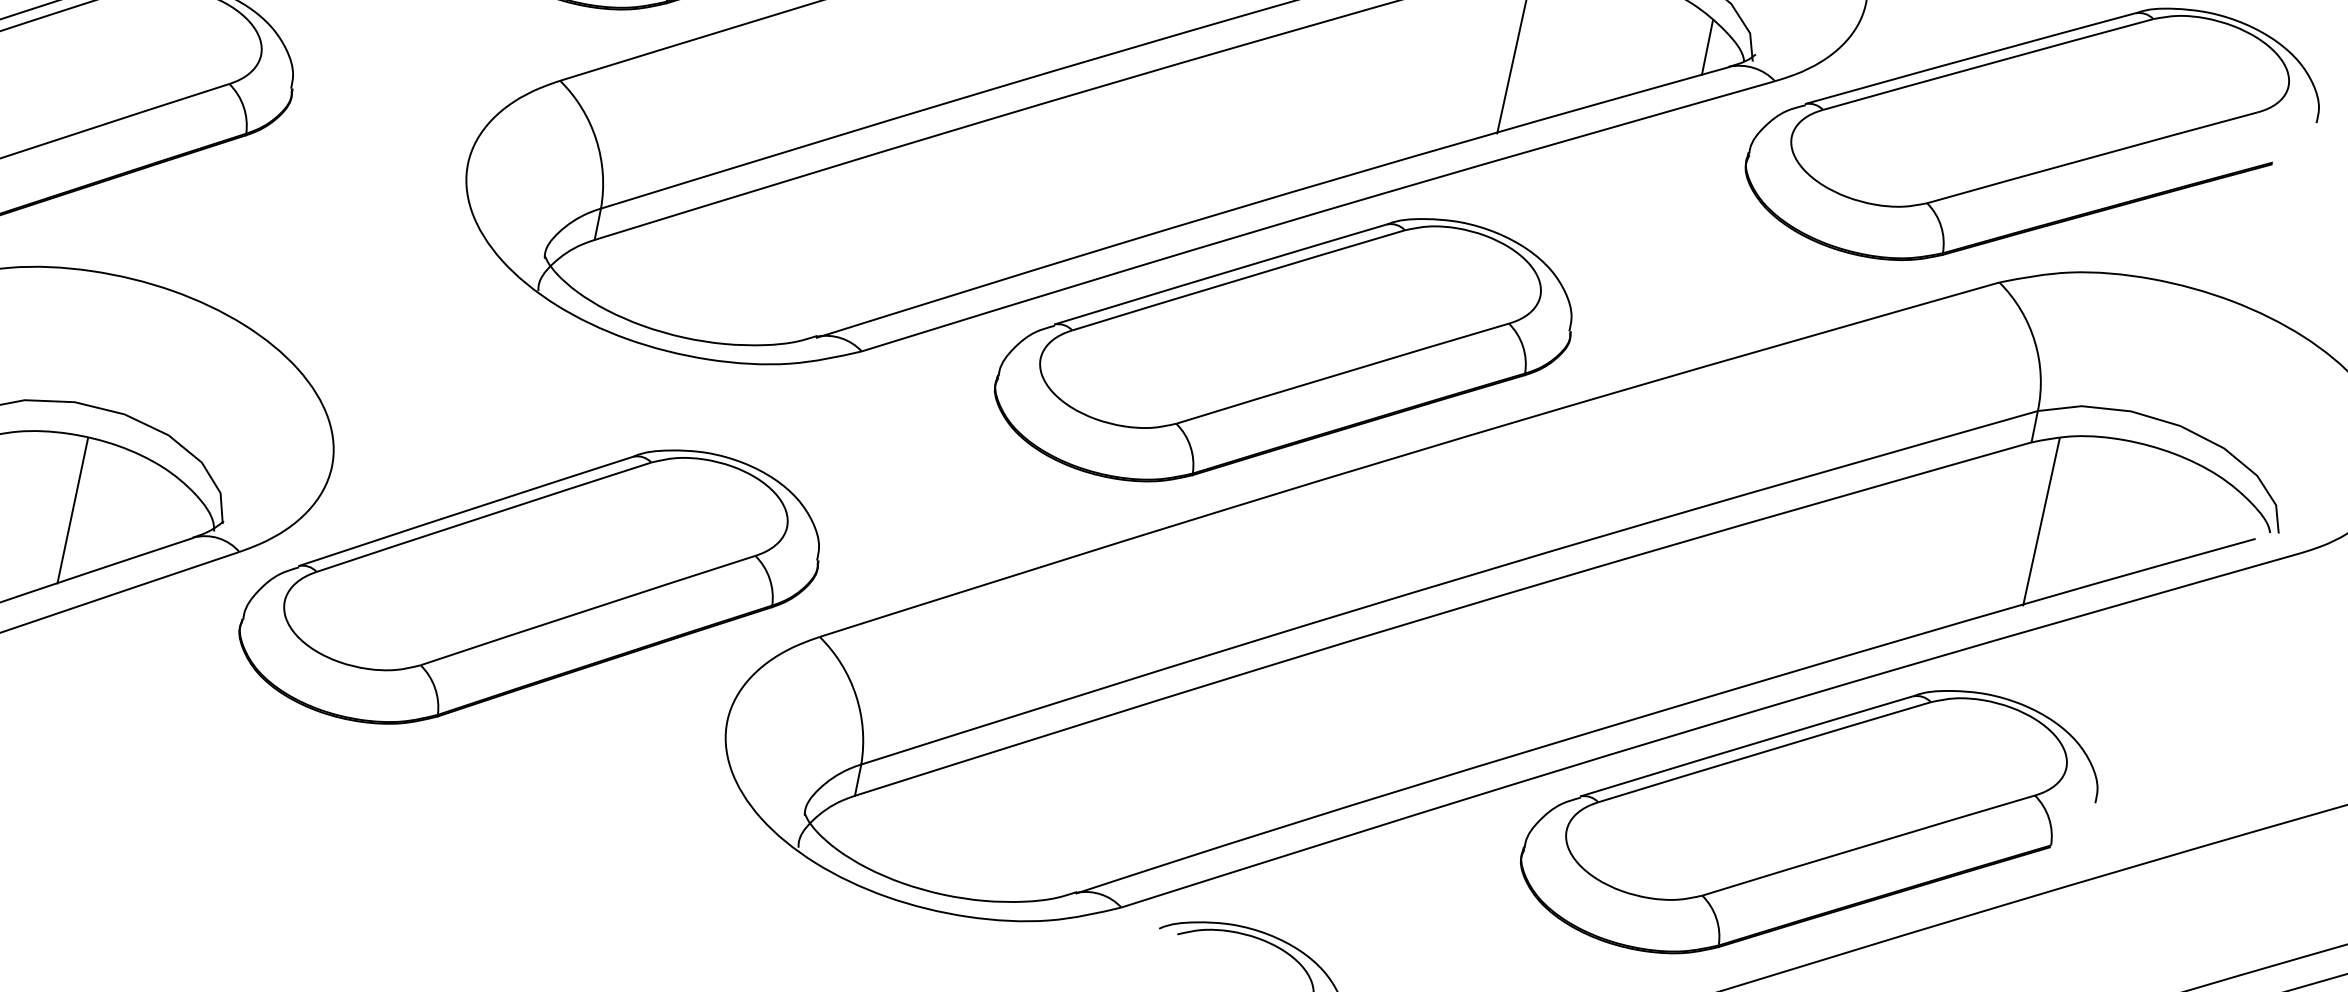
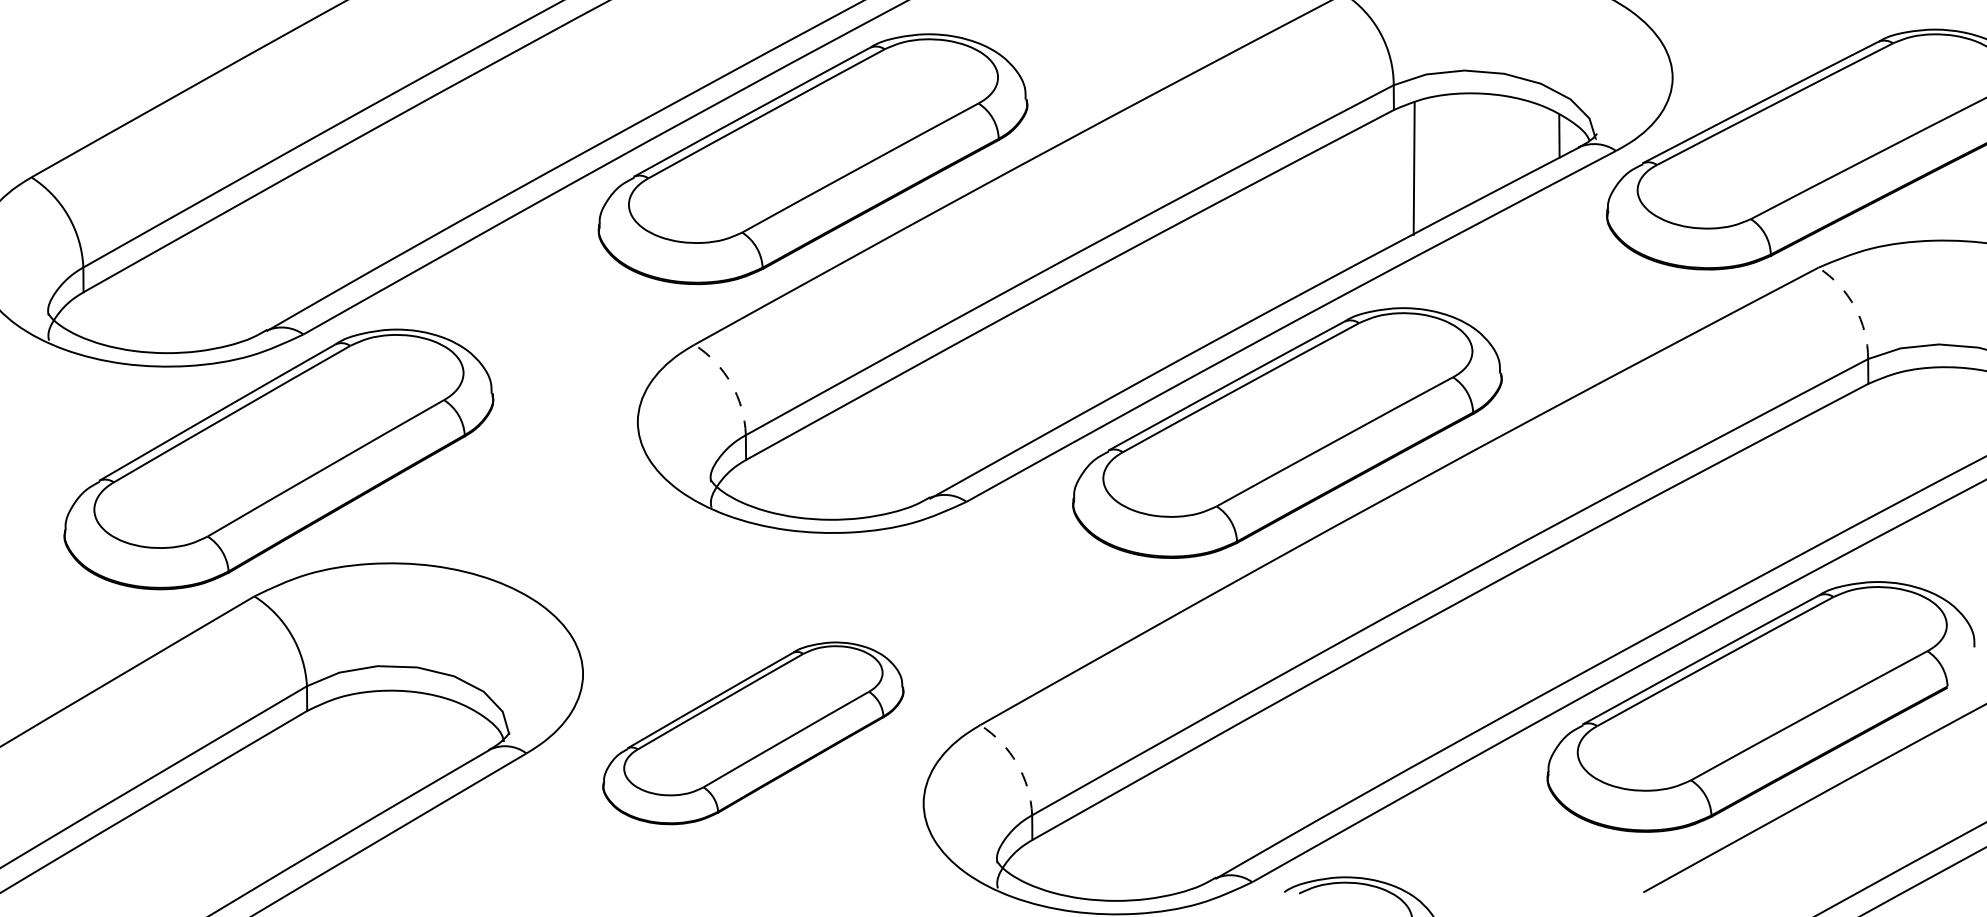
arc: (596, 139) -> (731, 383), solid -> dashed
arc: (2034, 342) -> (1854, 307), solid -> dashed
line: (72, 510) -> (393, 748), removed
line: (2041, 521) -> (1888, 442), removed
part: (531, 587) -> (753, 733), size x0.7
arc: (856, 695) -> (1017, 763), solid -> dashed

